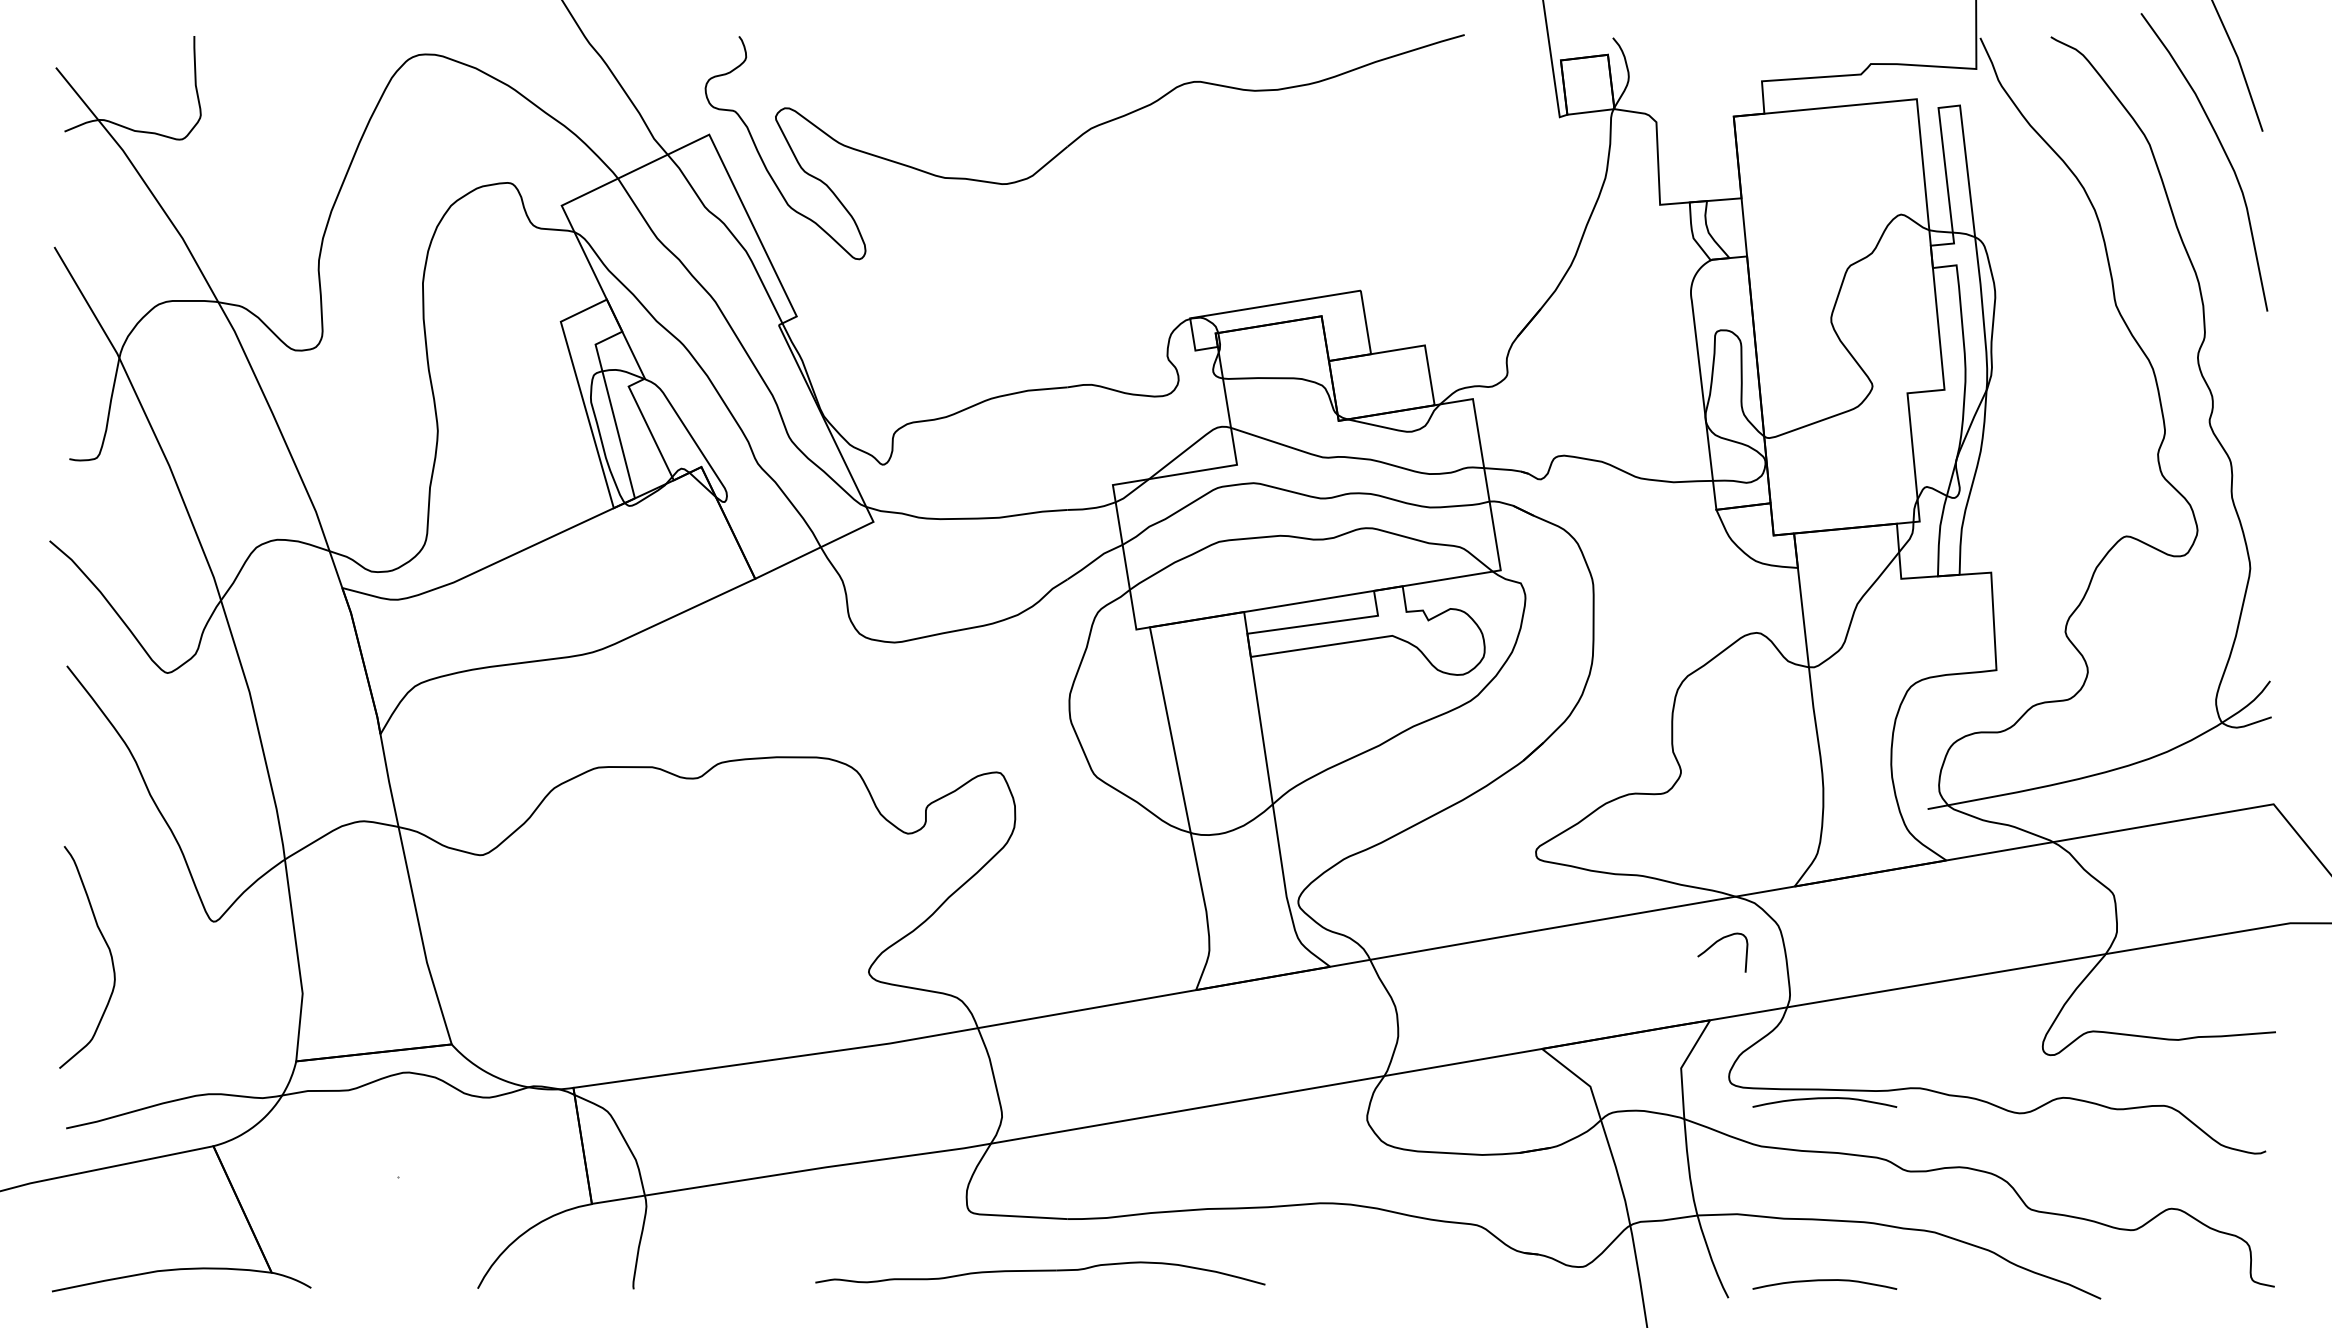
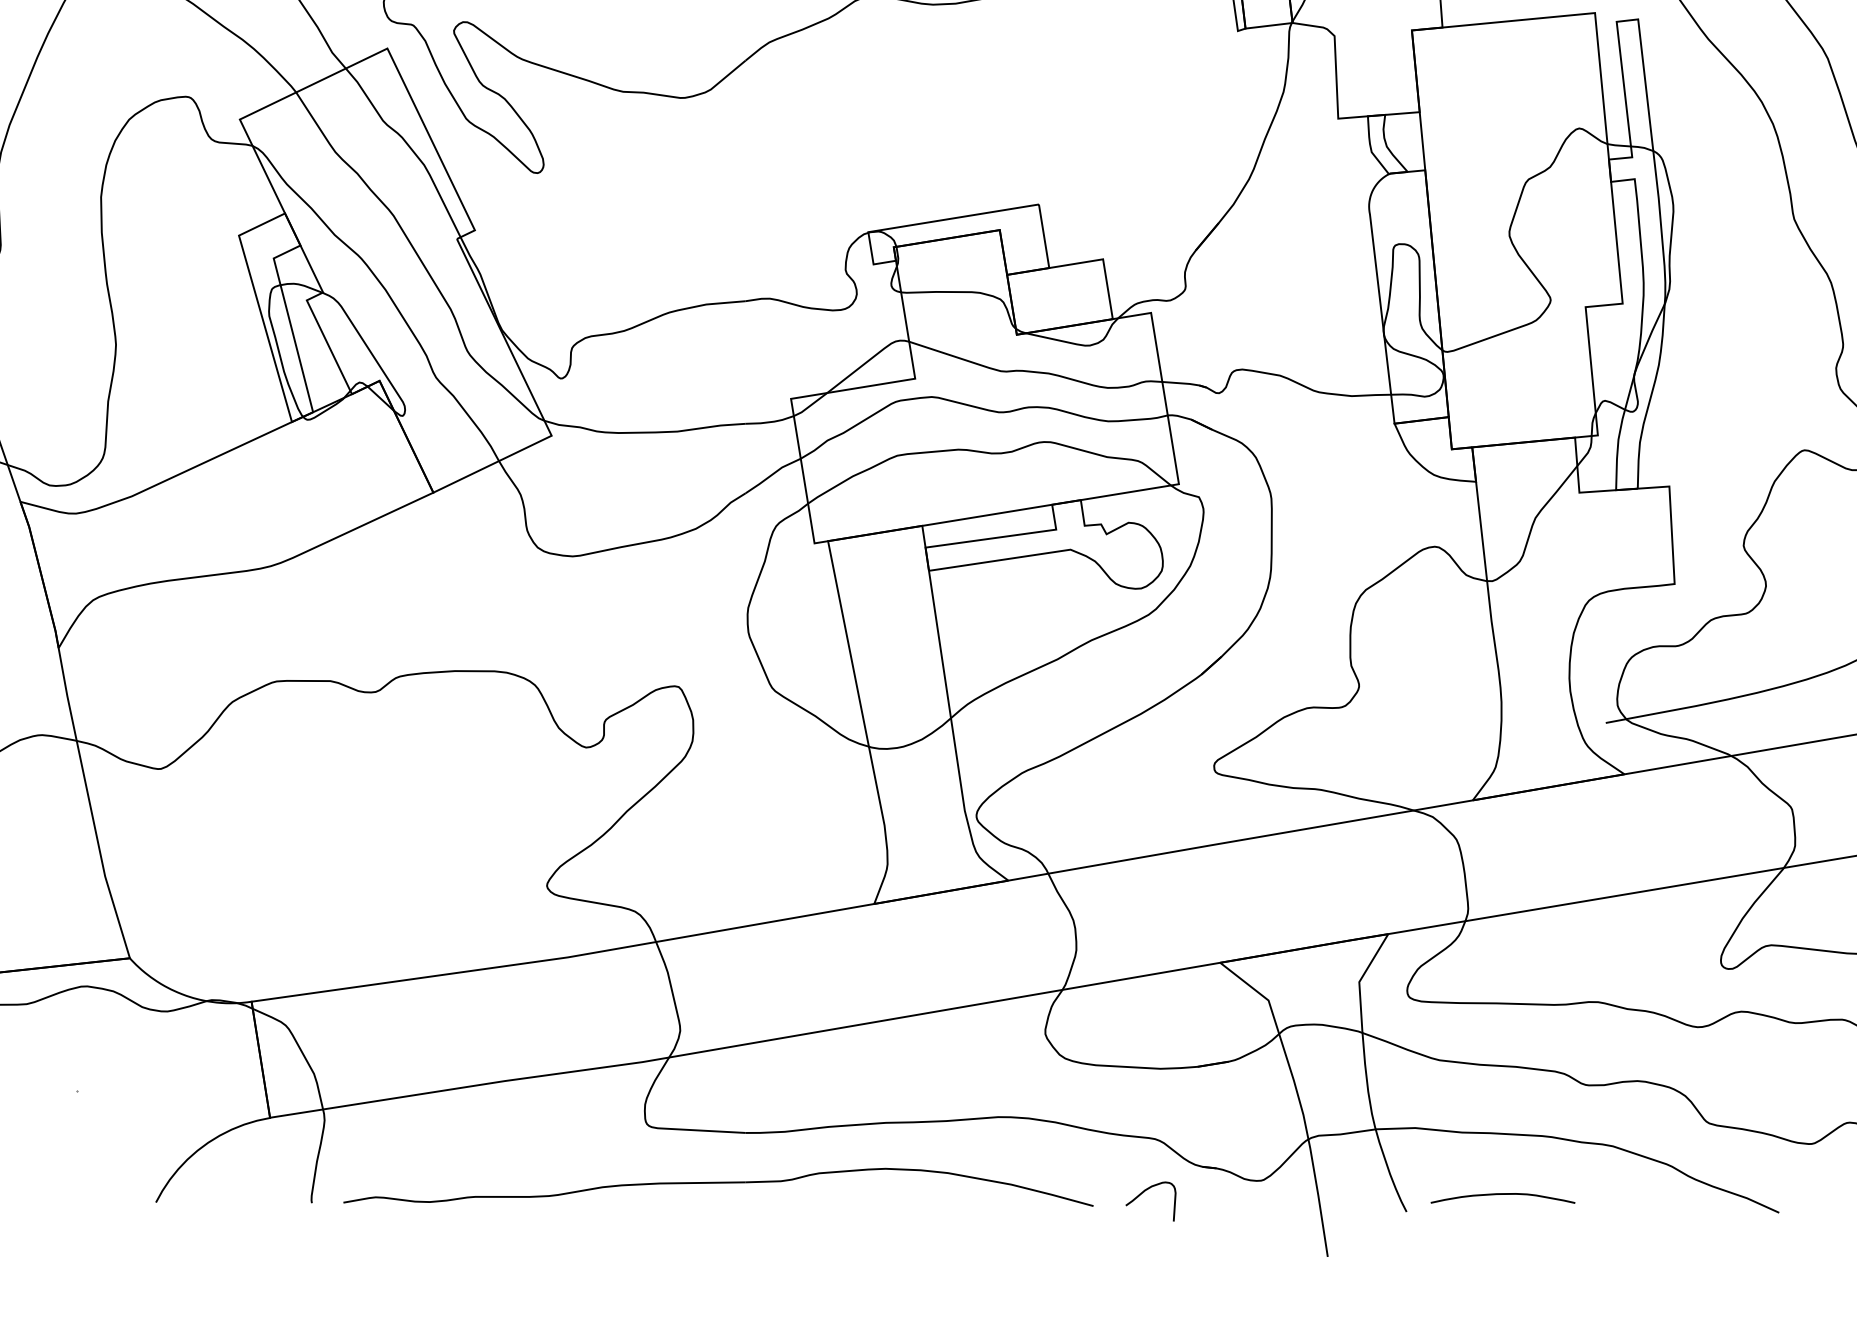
curve: (1716, 943) -> (1144, 1192), moved
curve: (1824, 1099) -> (1502, 1013), removed
part: (1040, 1273) -> (718, 1187), size x1.67

